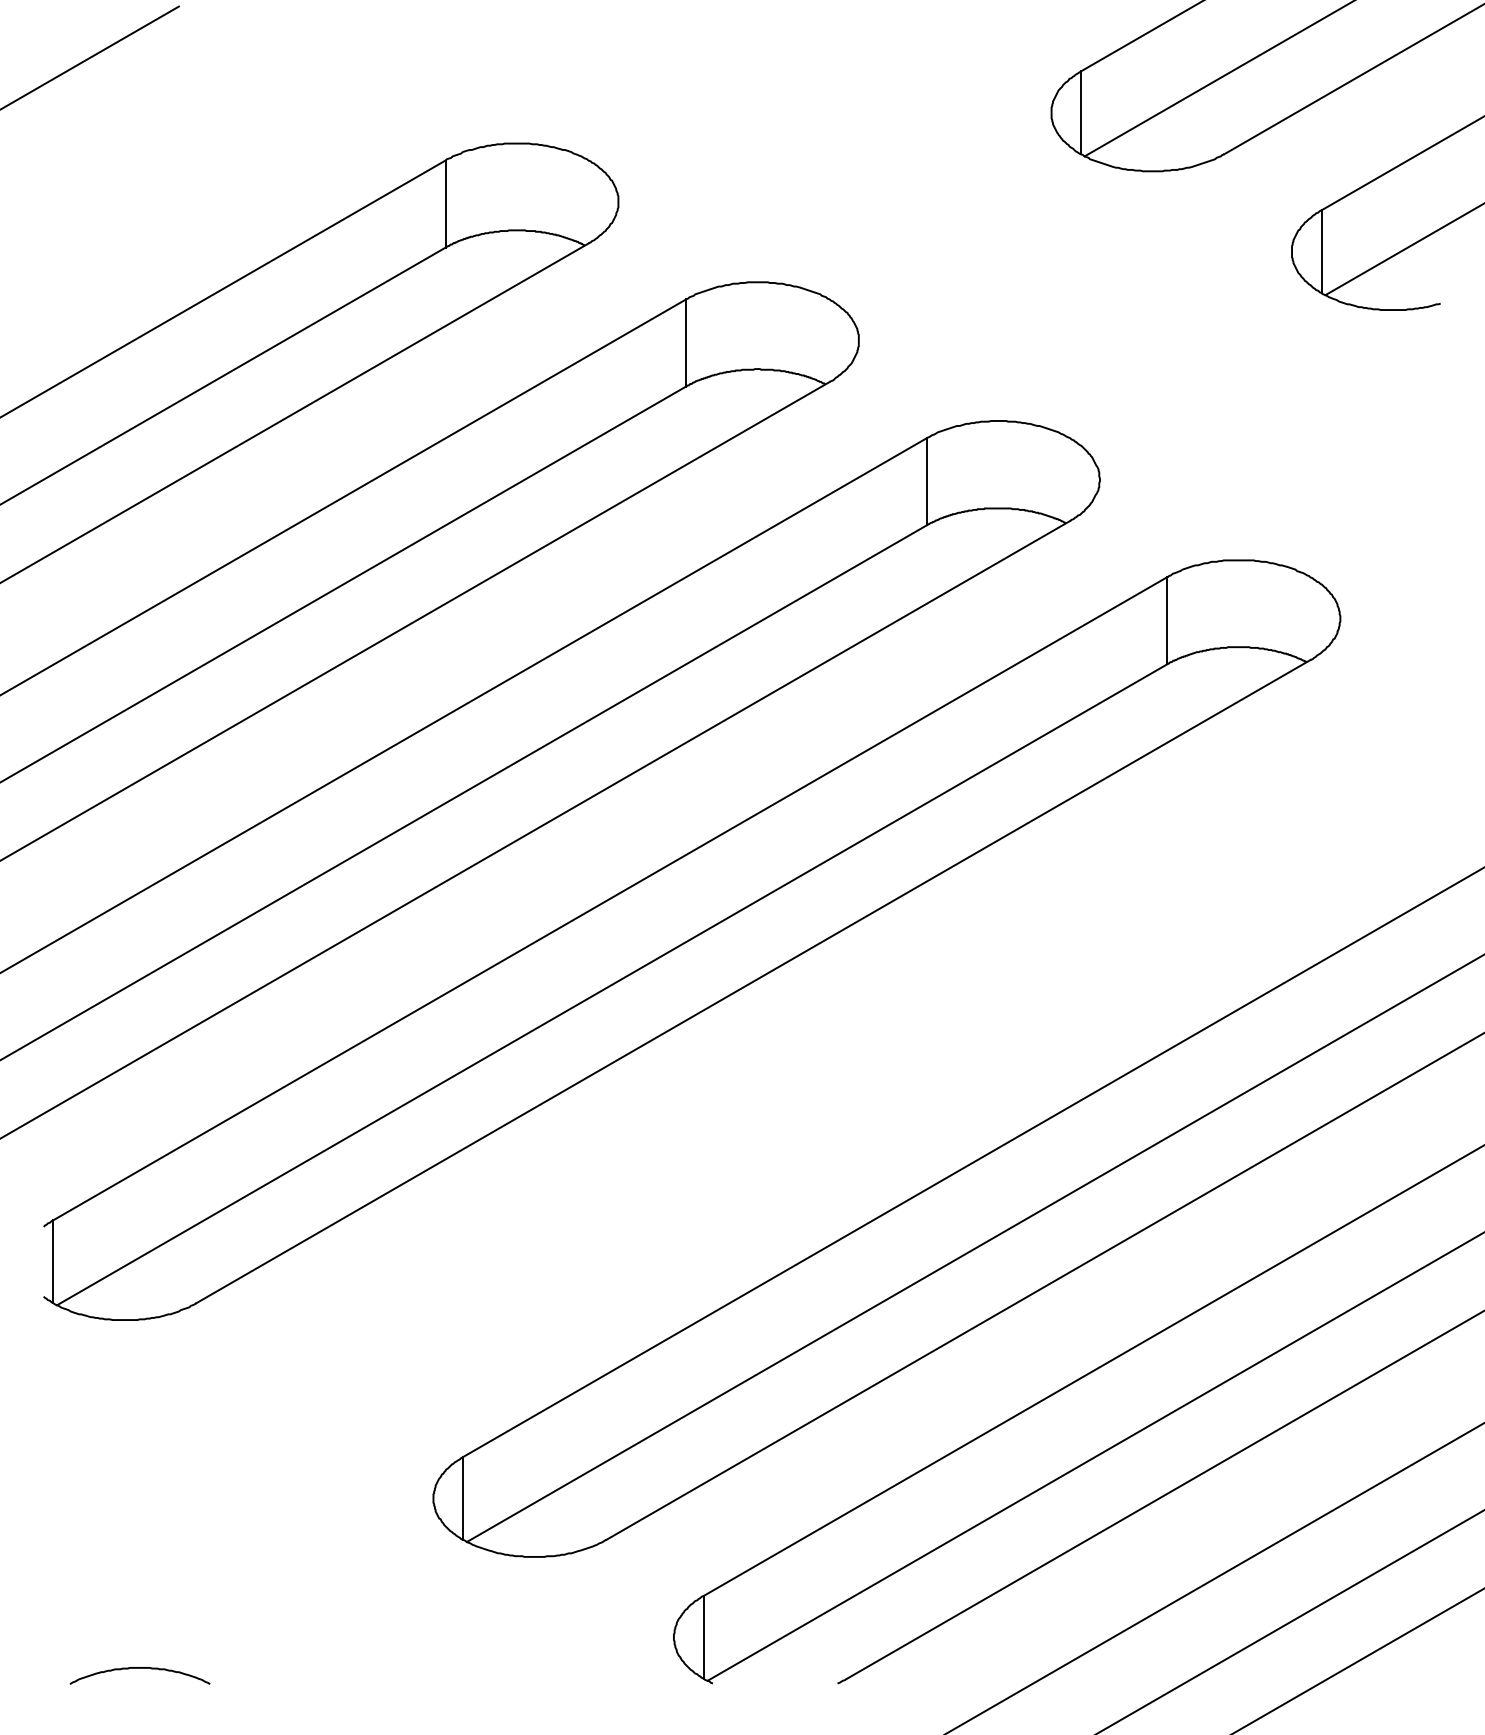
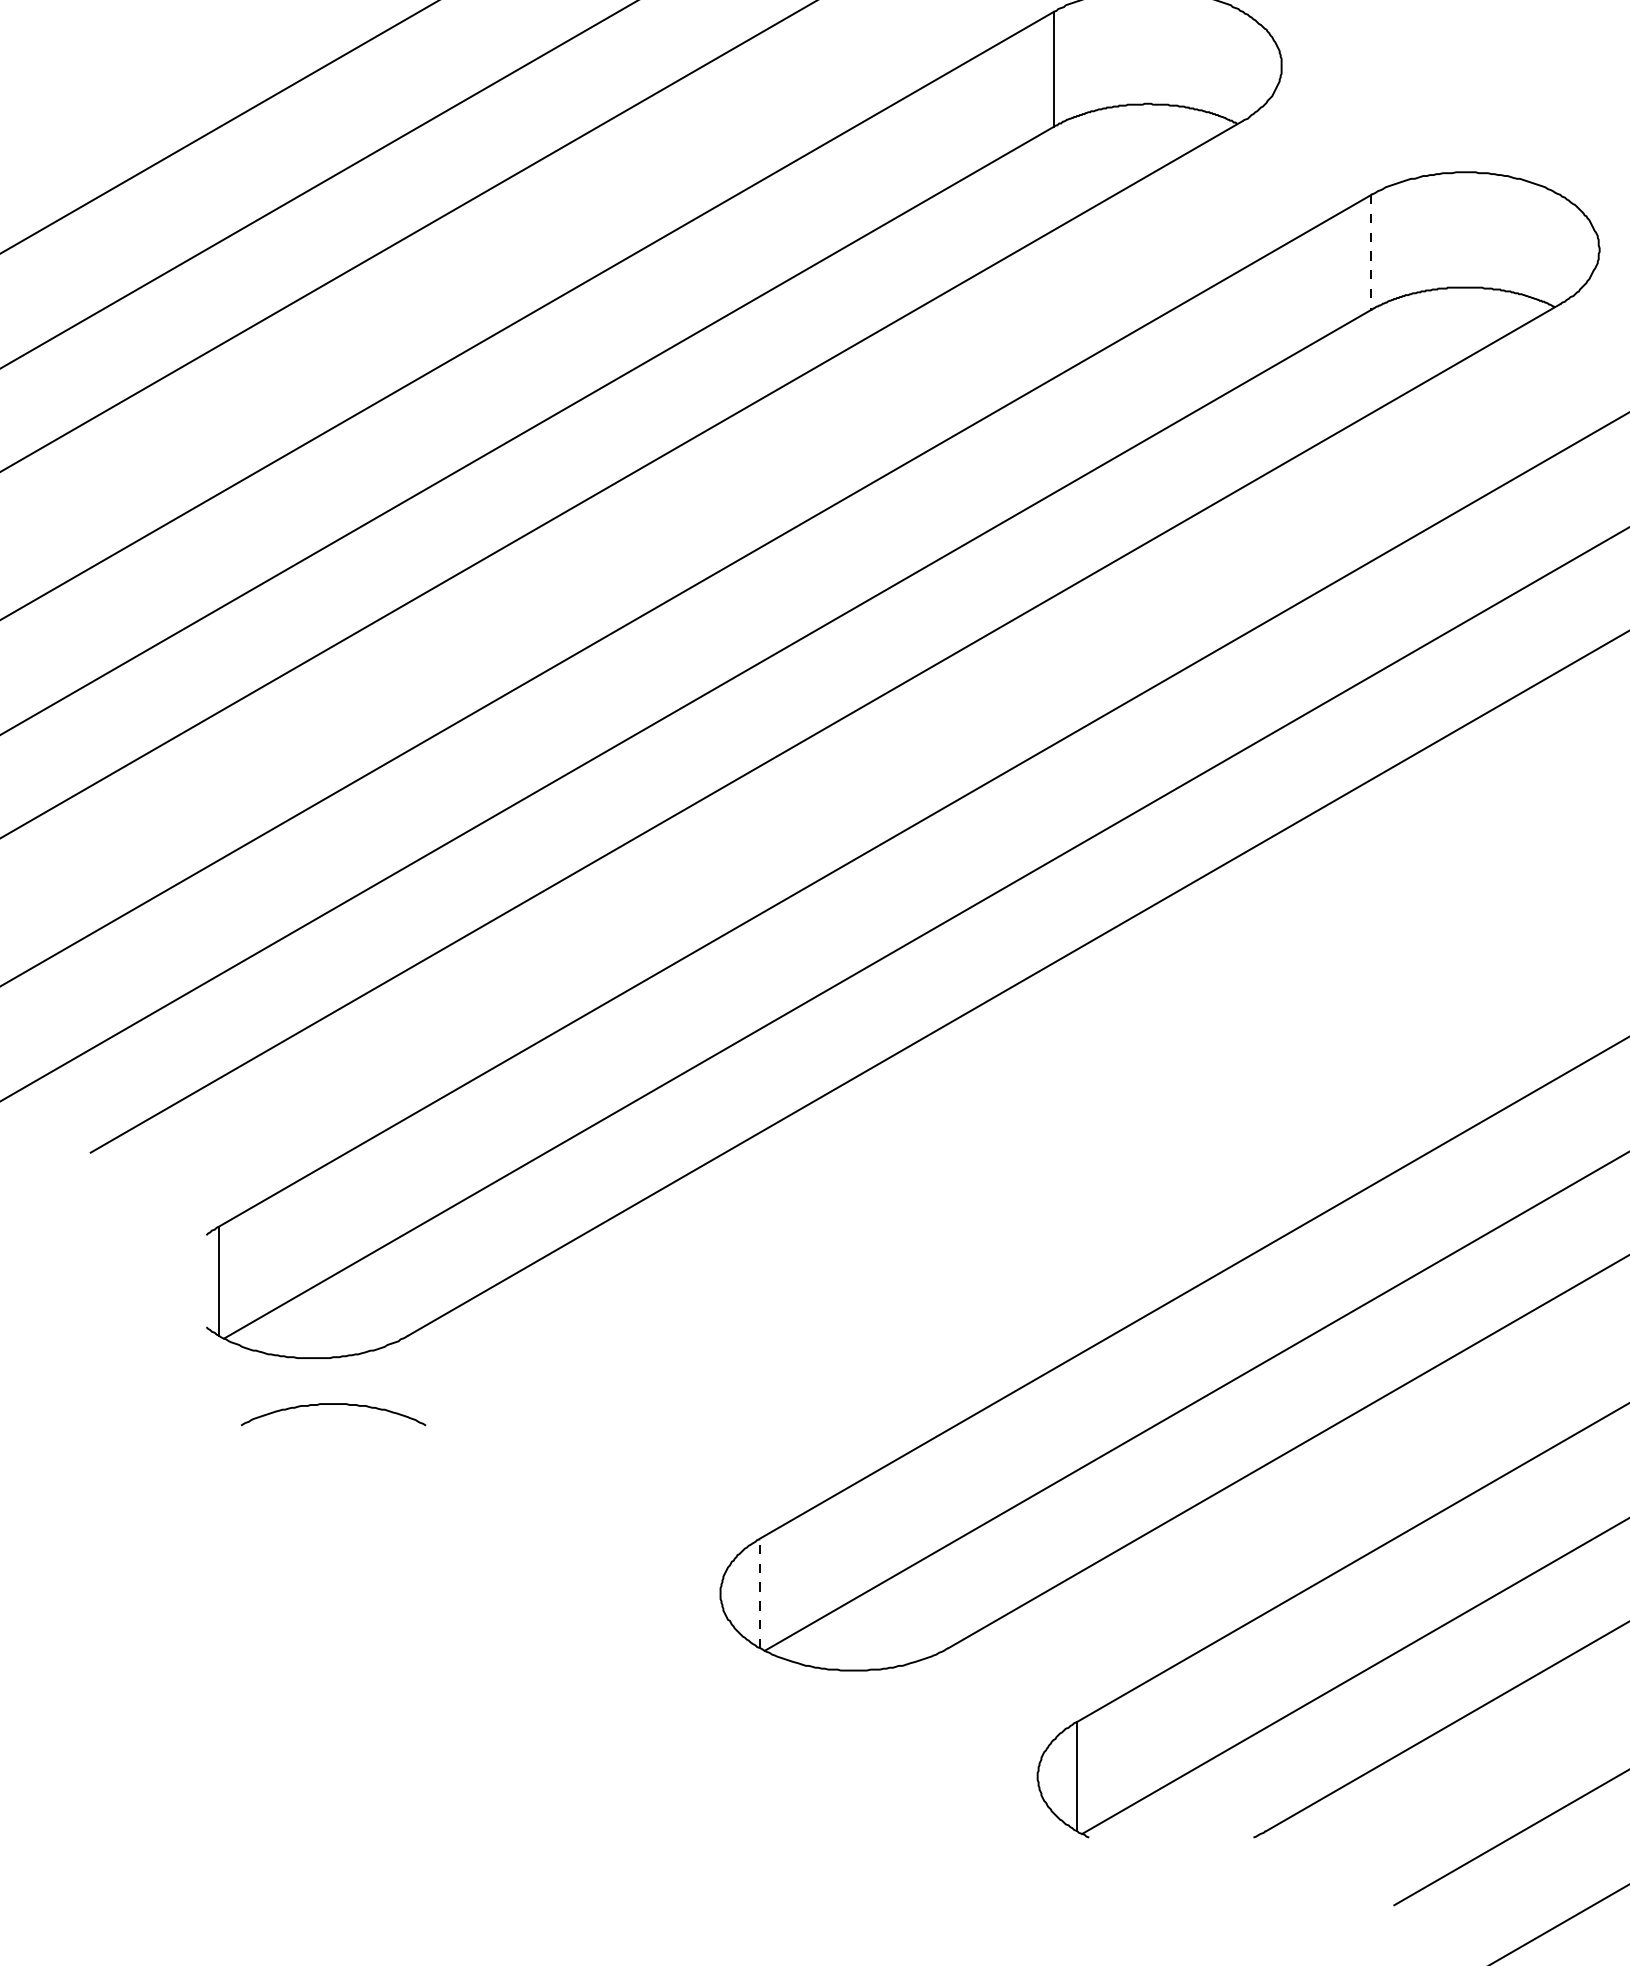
line: (926, 481) -> (1370, 252), solid -> dashed
line: (463, 1497) -> (760, 1592), solid -> dashed
curve: (139, 1668) -> (332, 1404), moved

